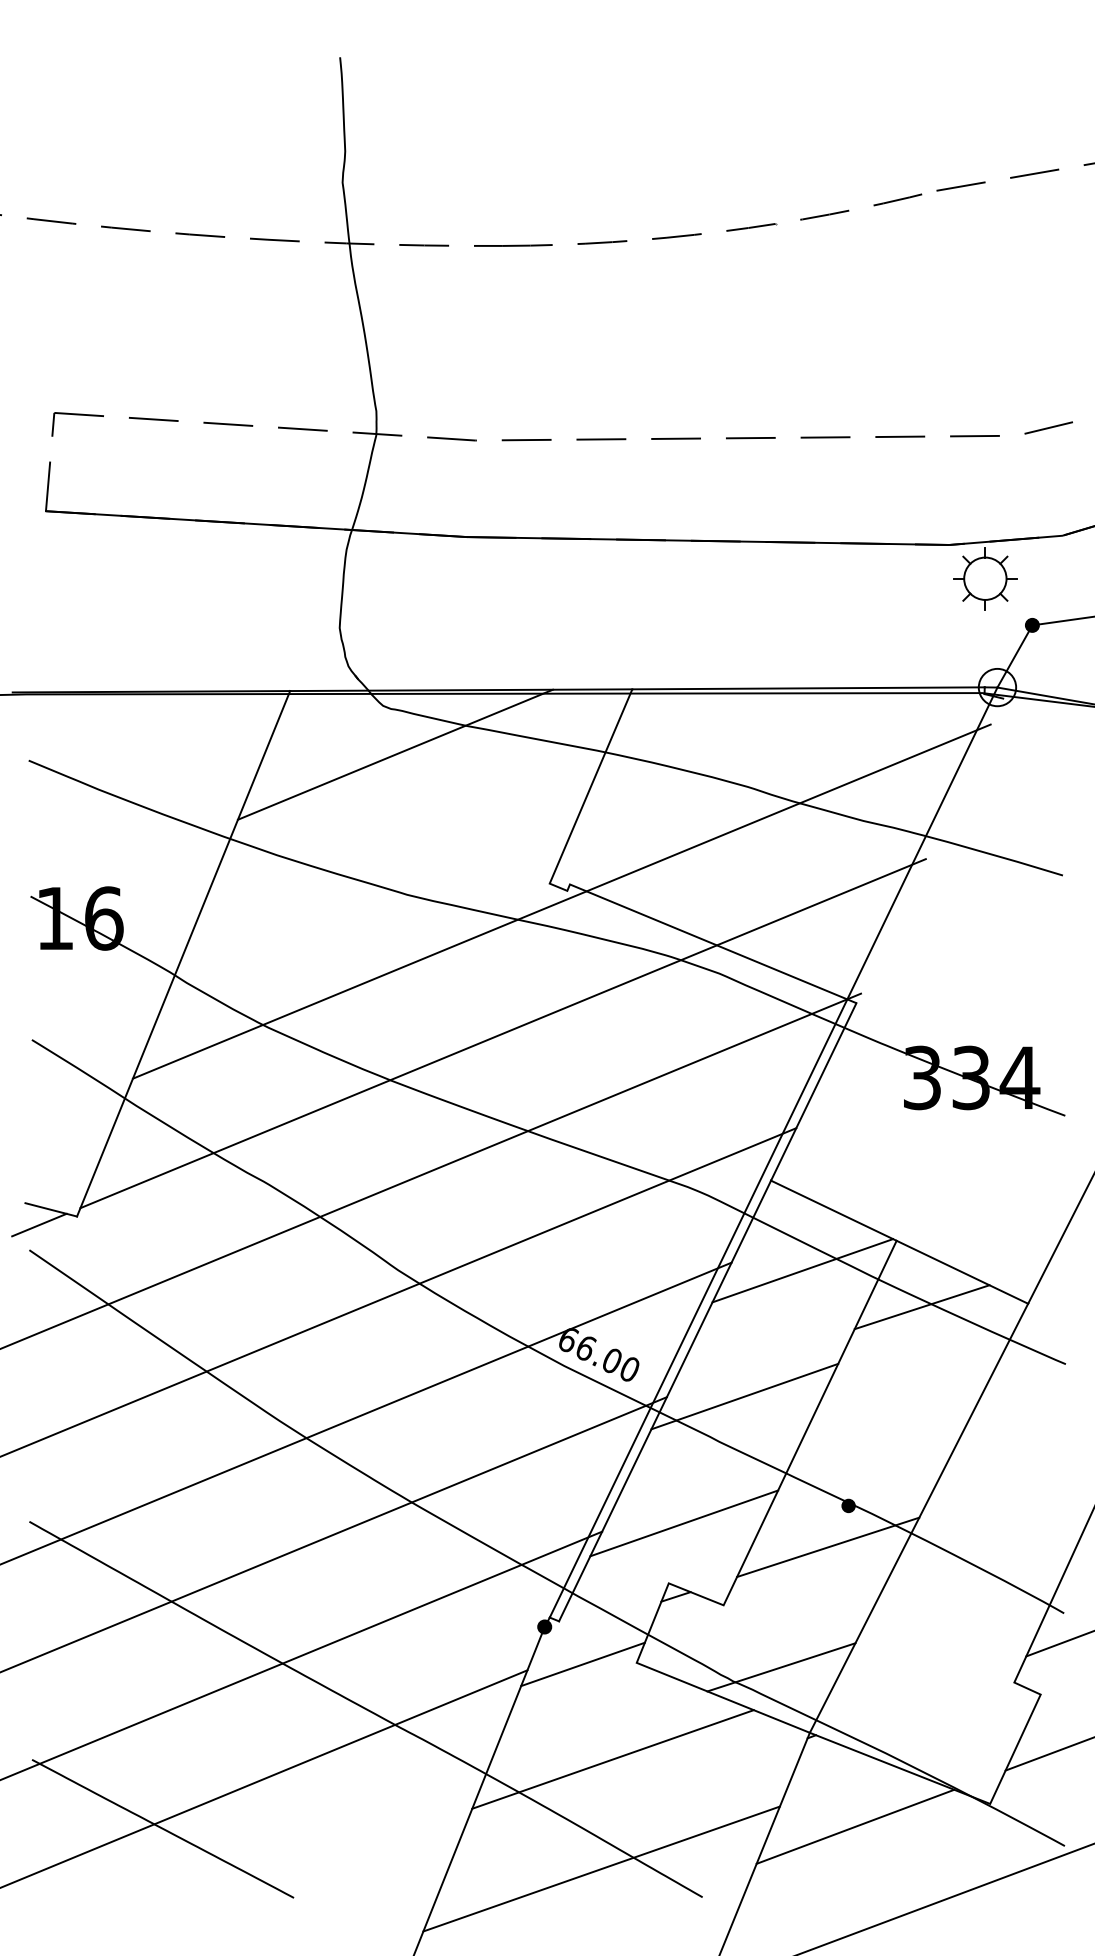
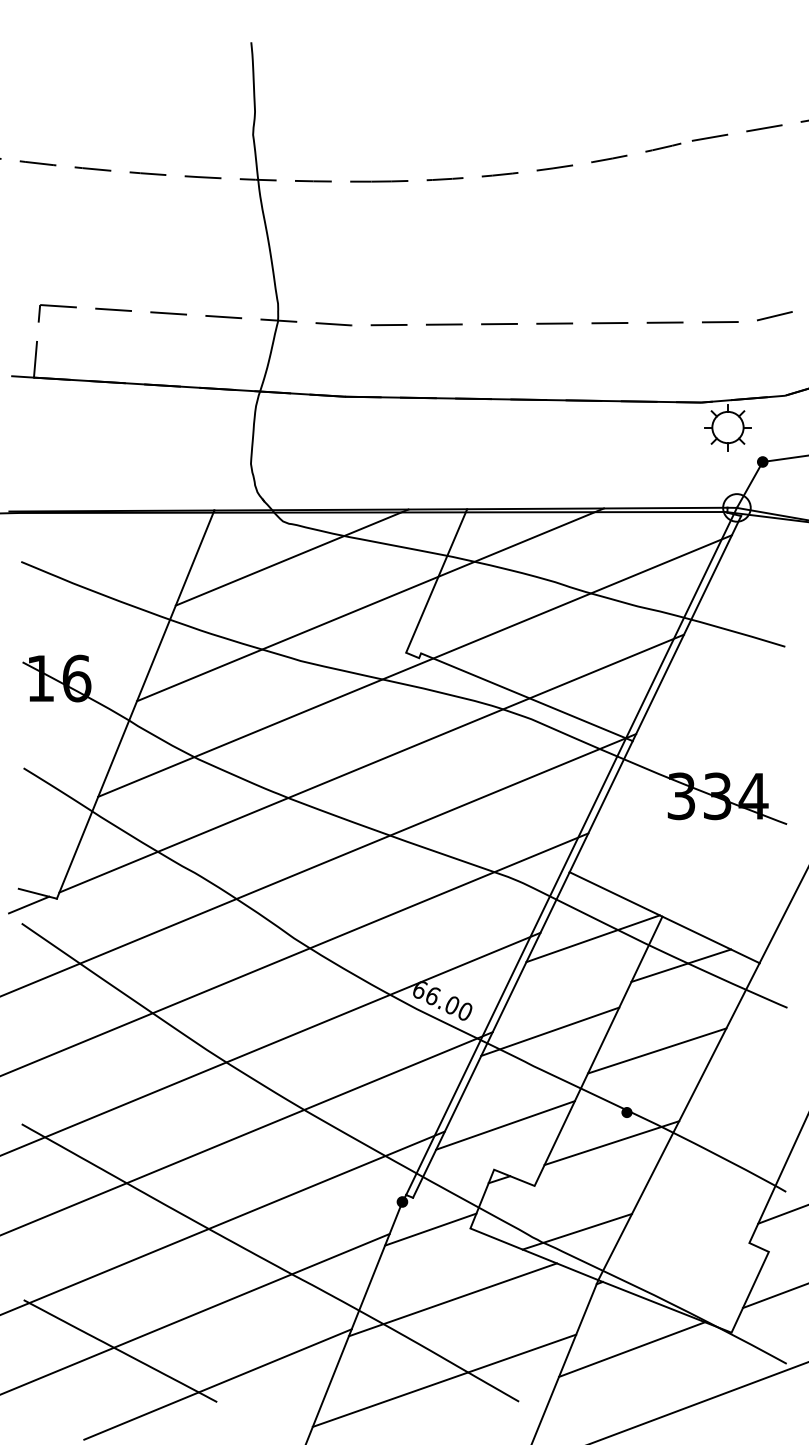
line: (30, 510) -> (22, 377), added
line: (501, 818) -> (370, 604), added
line: (929, 850) -> (686, 628), added
line: (889, 1422) -> (657, 1050), added
line: (295, 1873) -> (218, 1384), added

